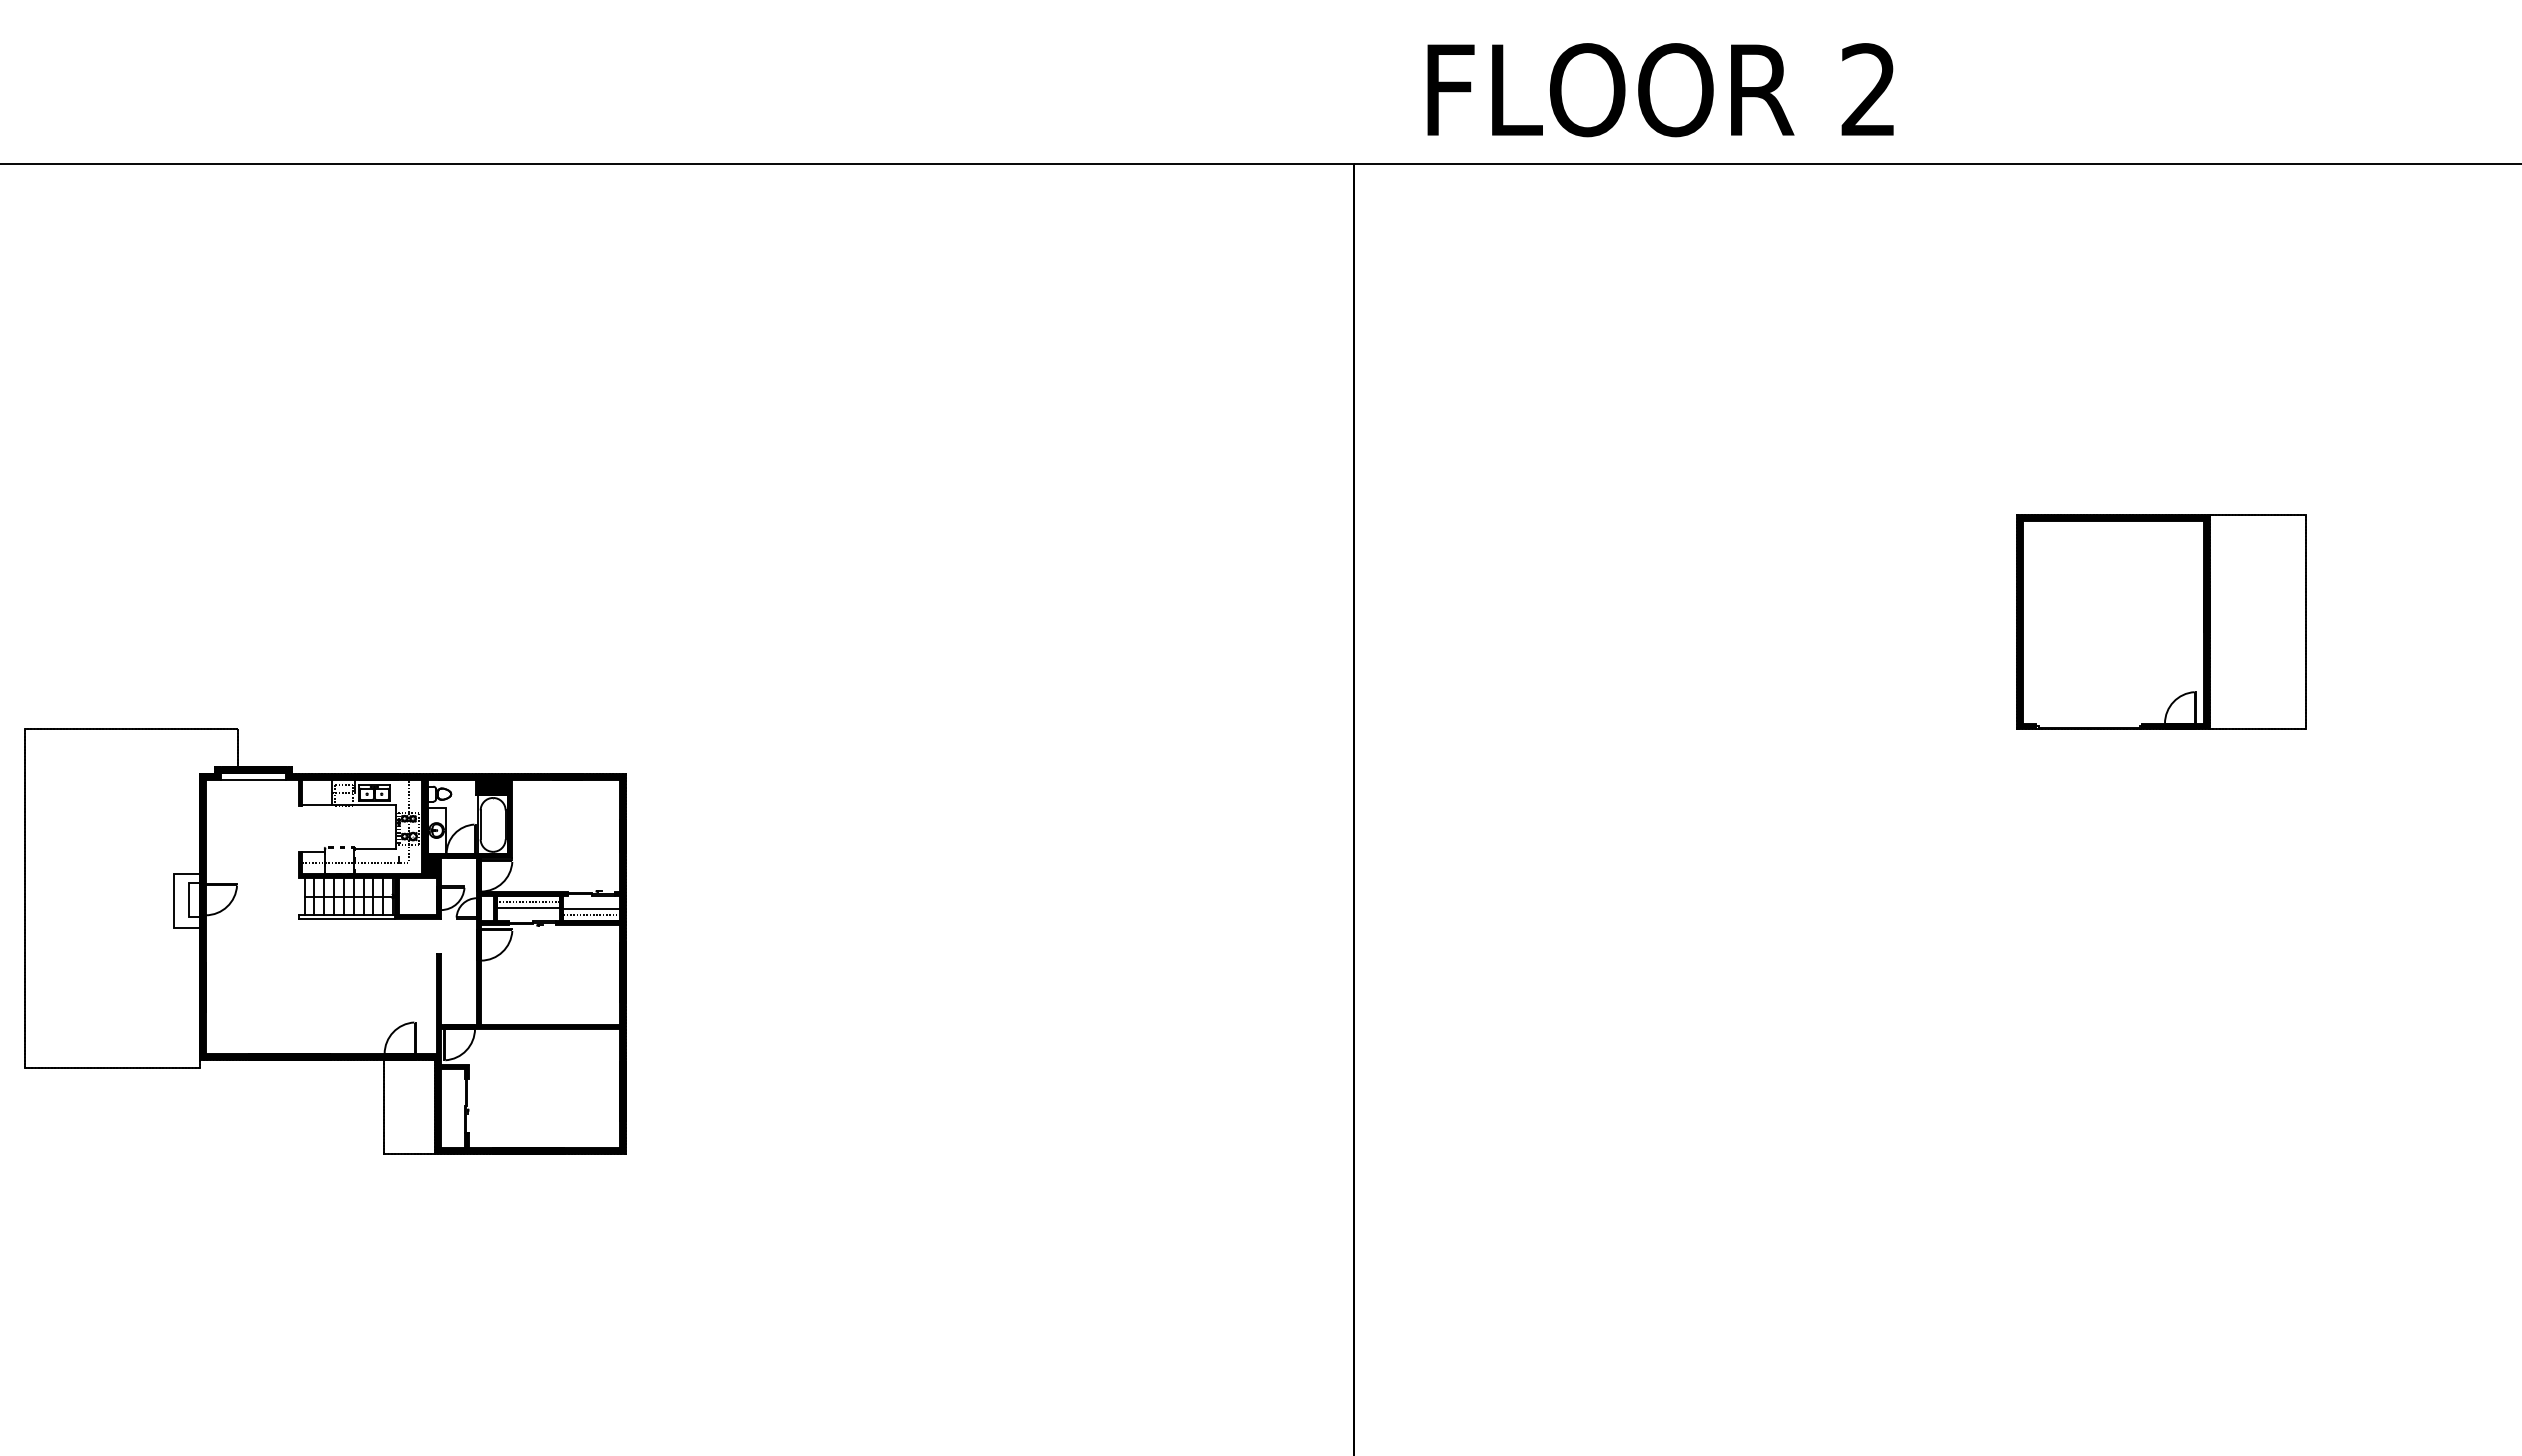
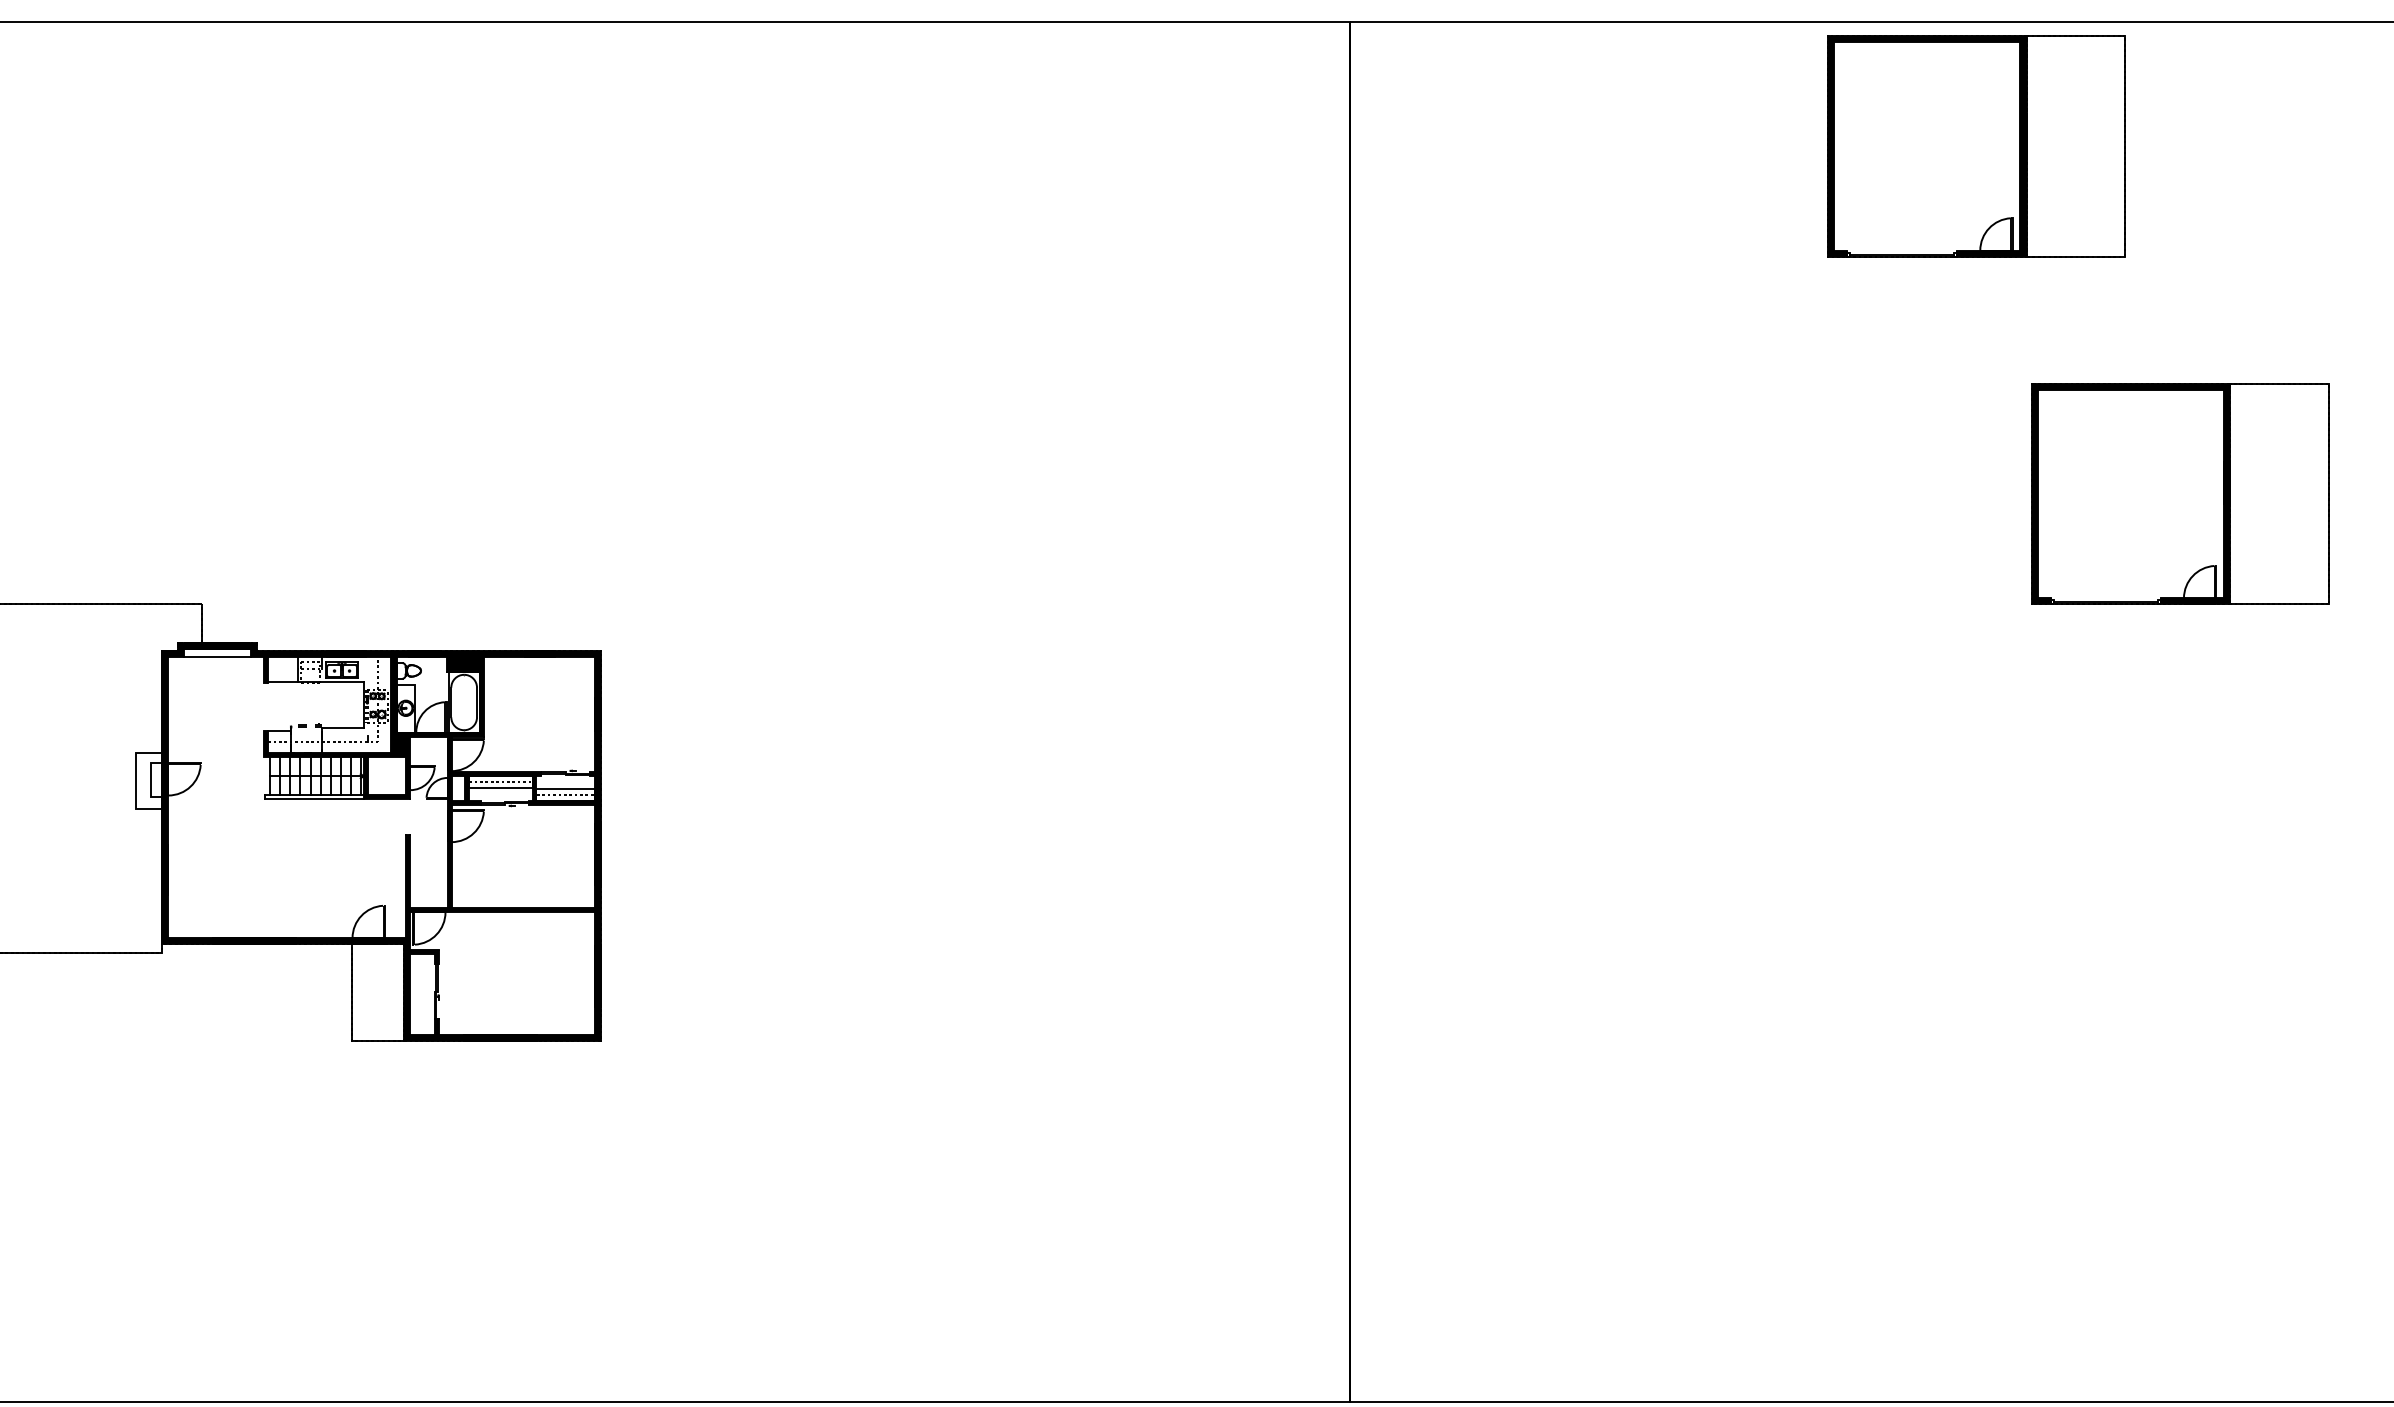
part: (1963, 283) -> (1976, 145), added

